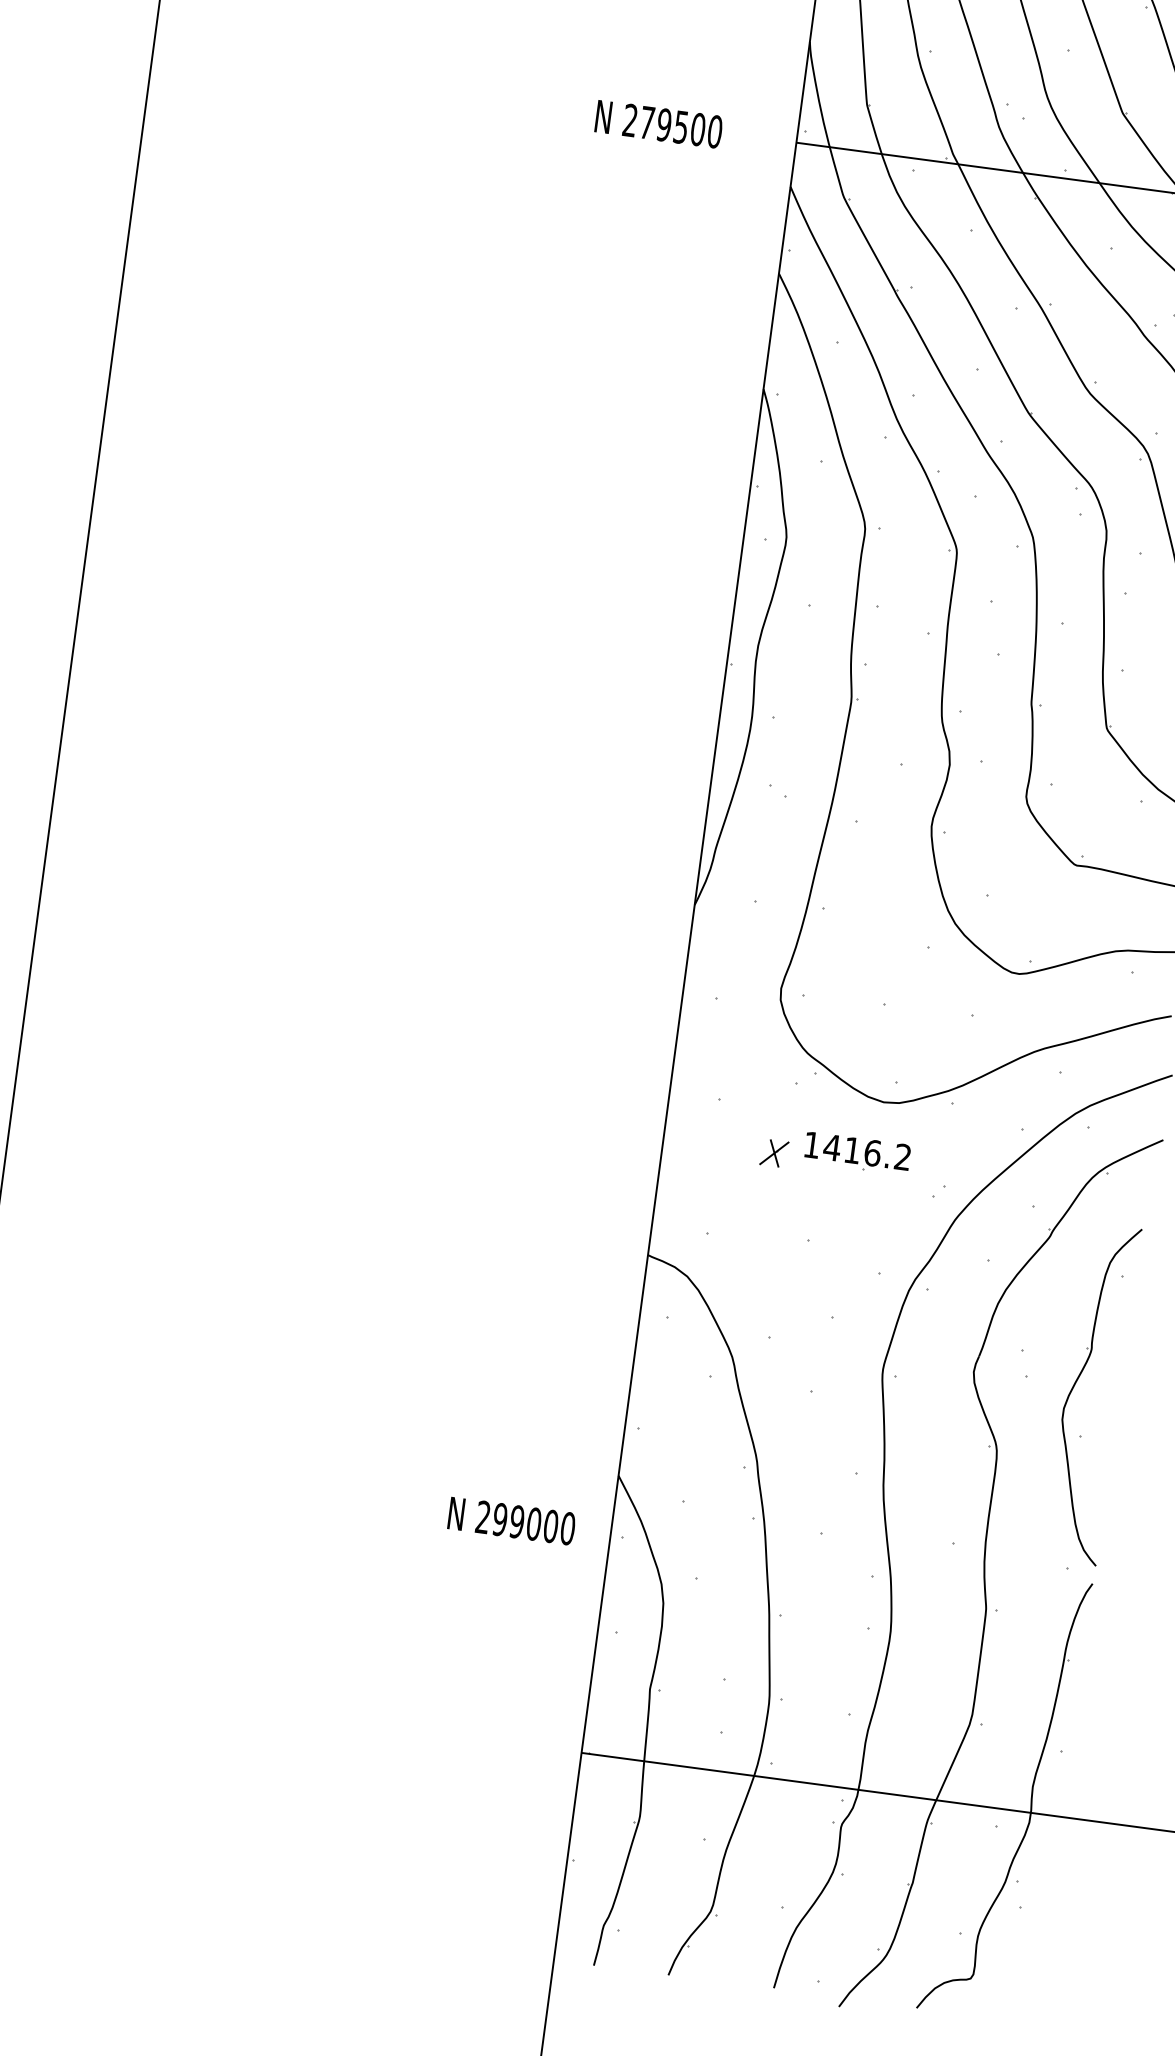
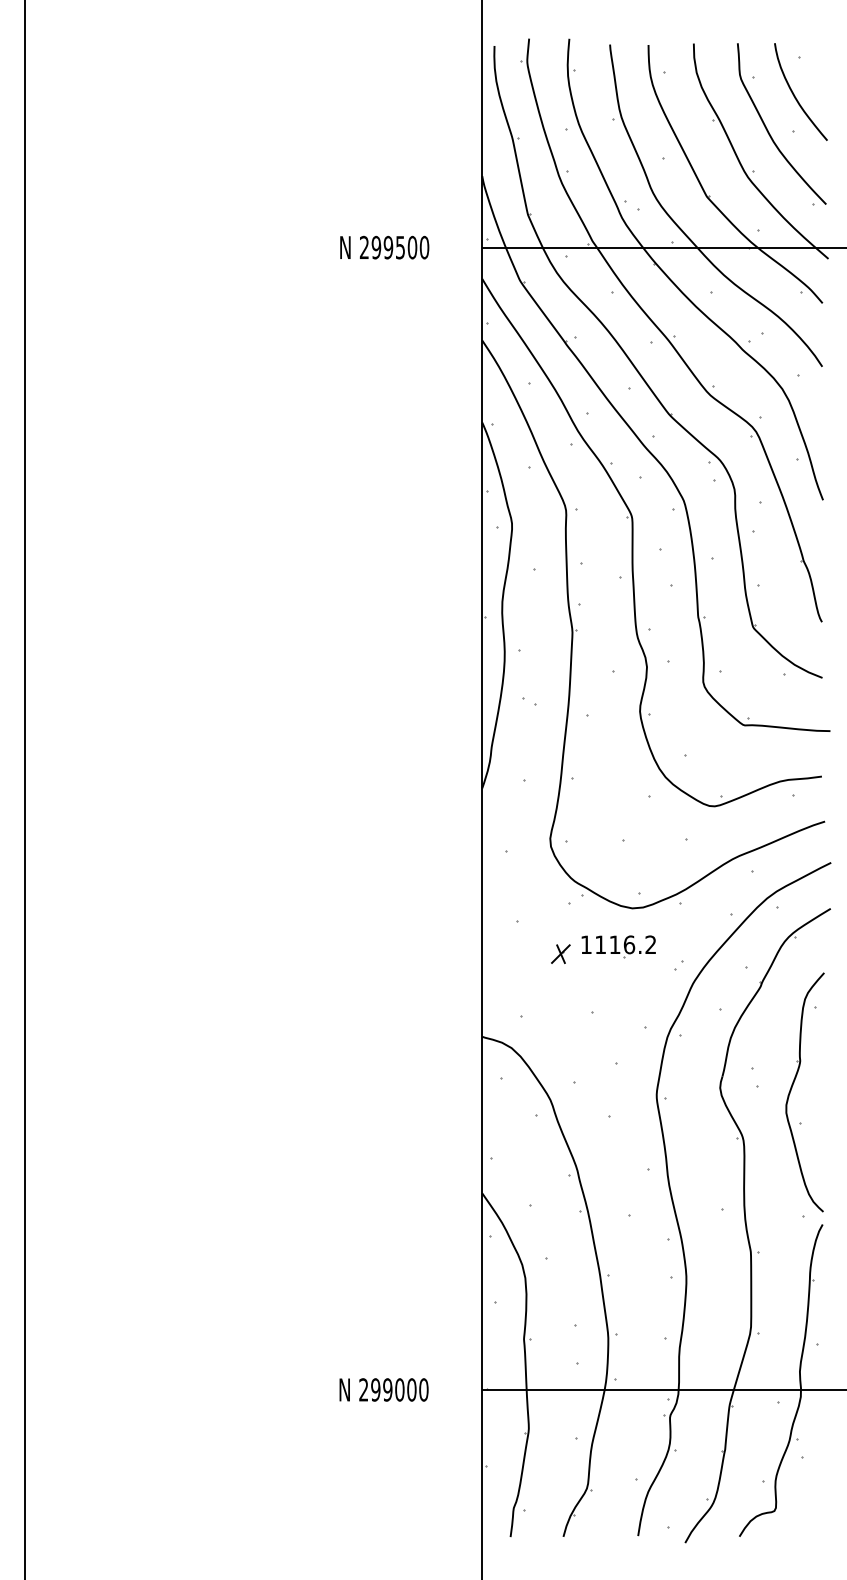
text: (647, 122) -> (376, 247), 279500 -> 299500
text: (832, 1147) -> (600, 944), 1416.2 -> 1116.2
text: (511, 1520) -> (383, 1389), moved

